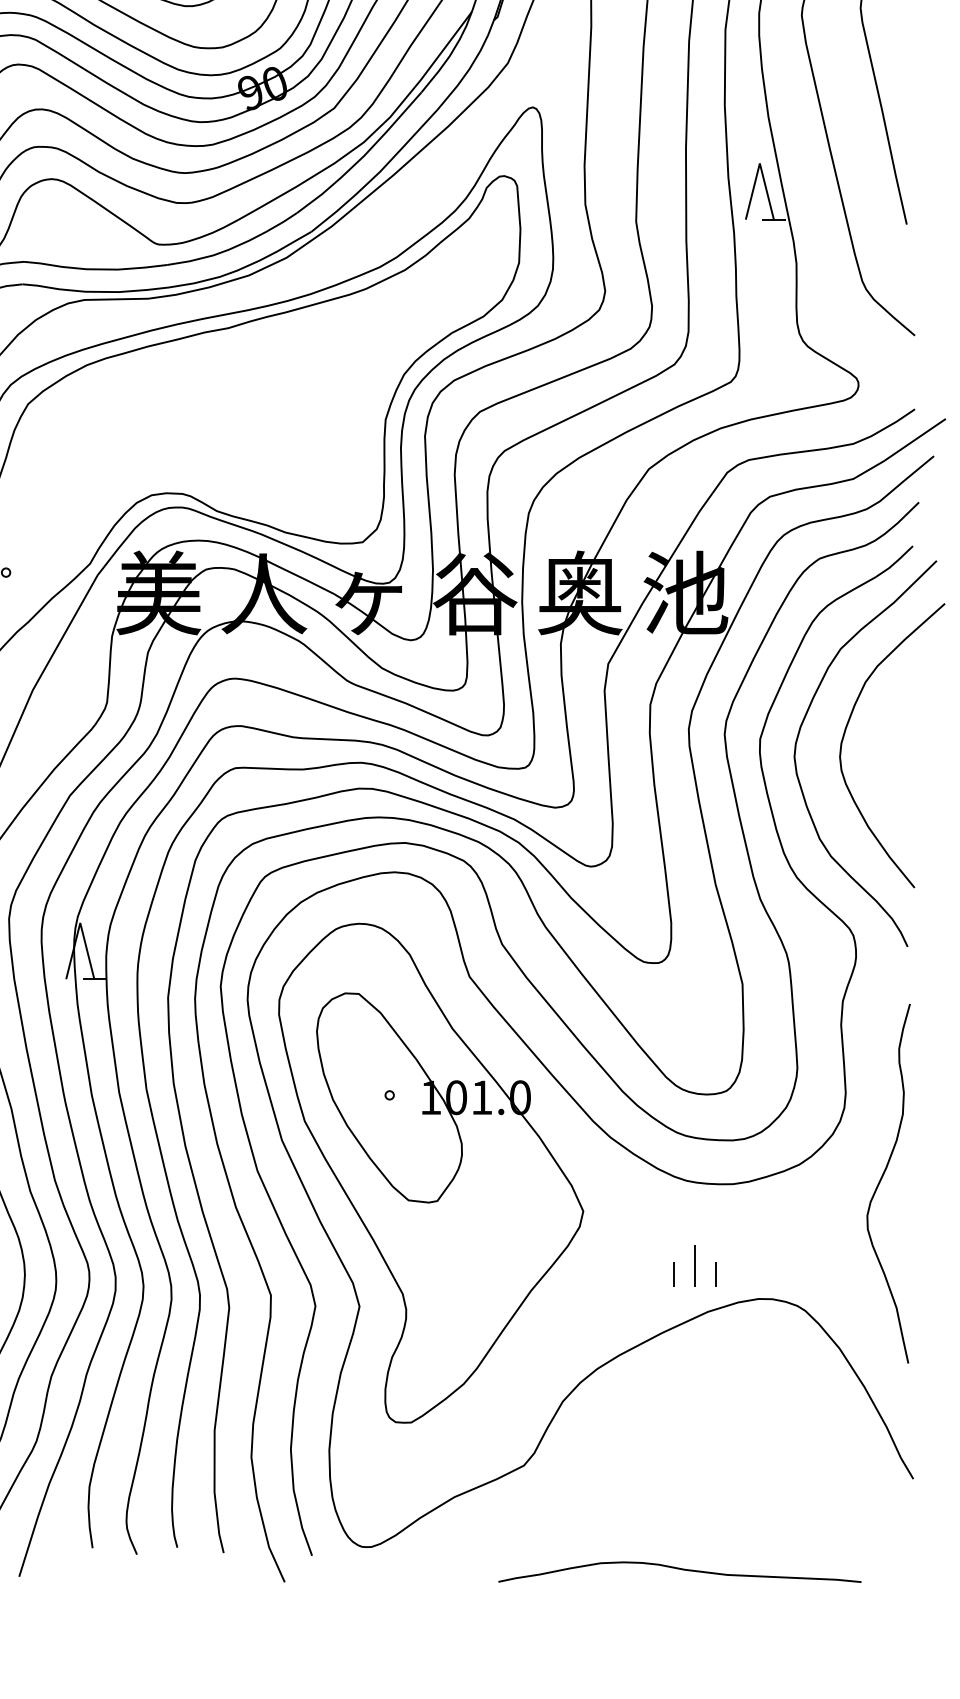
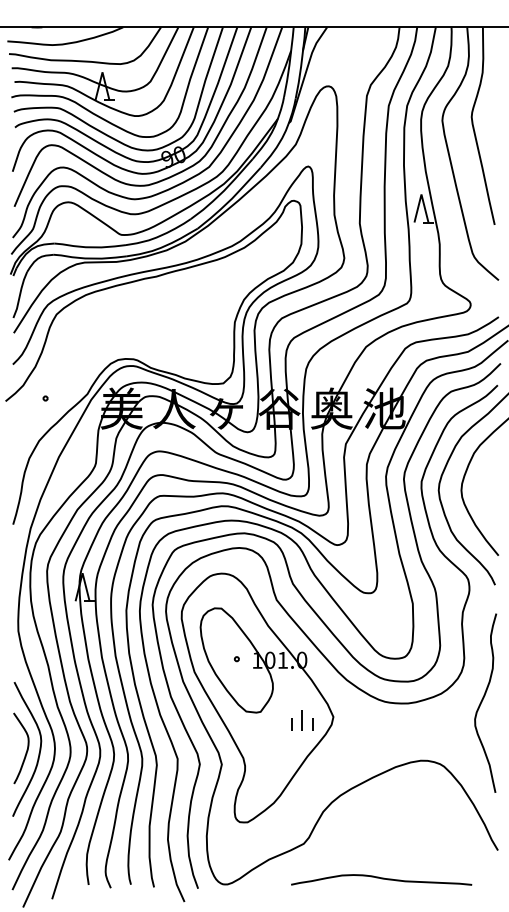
part: (695, 1266) -> (302, 720), moved
curve: (679, 1571) -> (381, 879), moved

